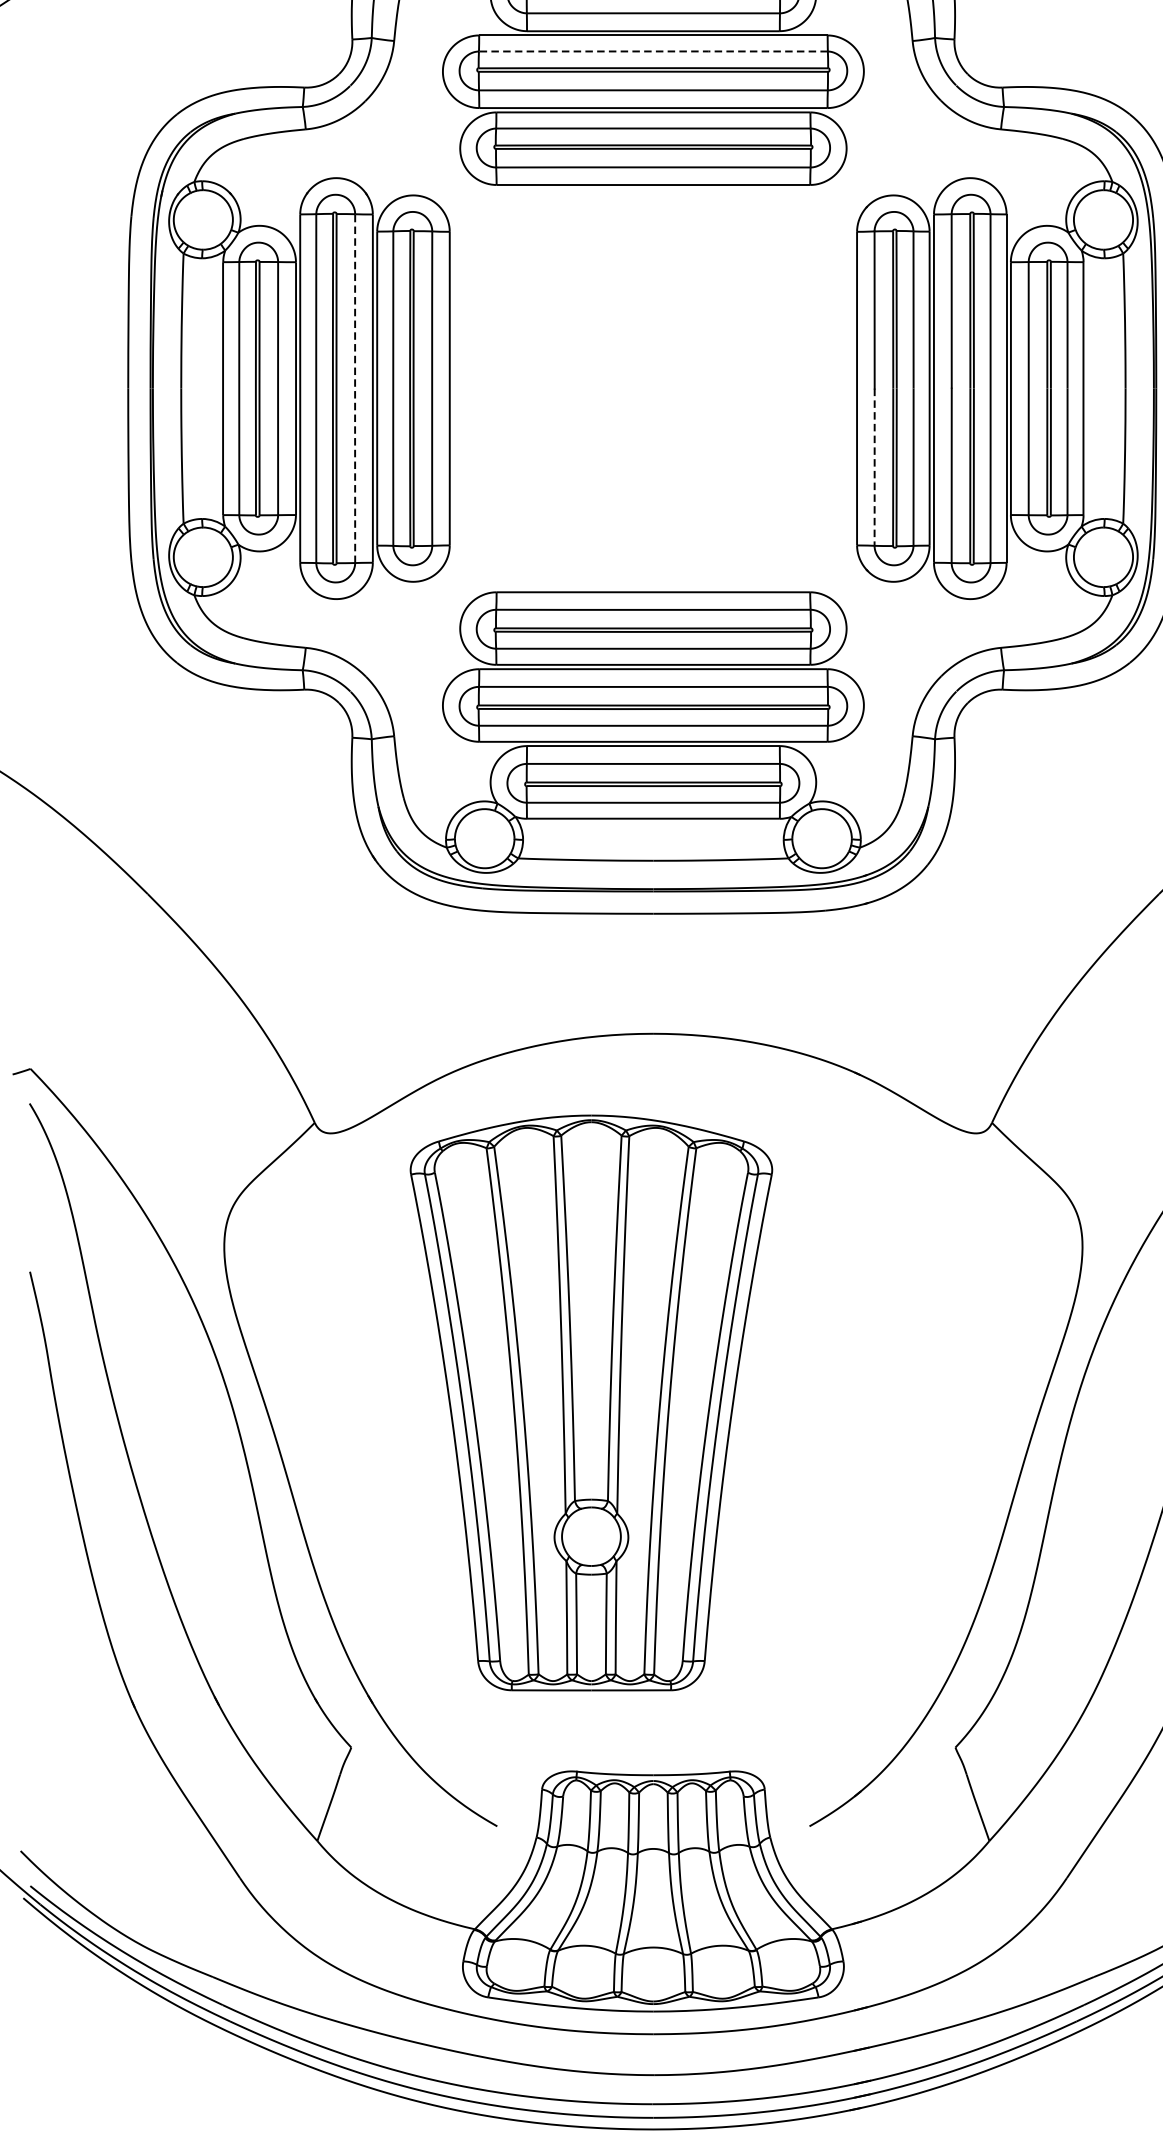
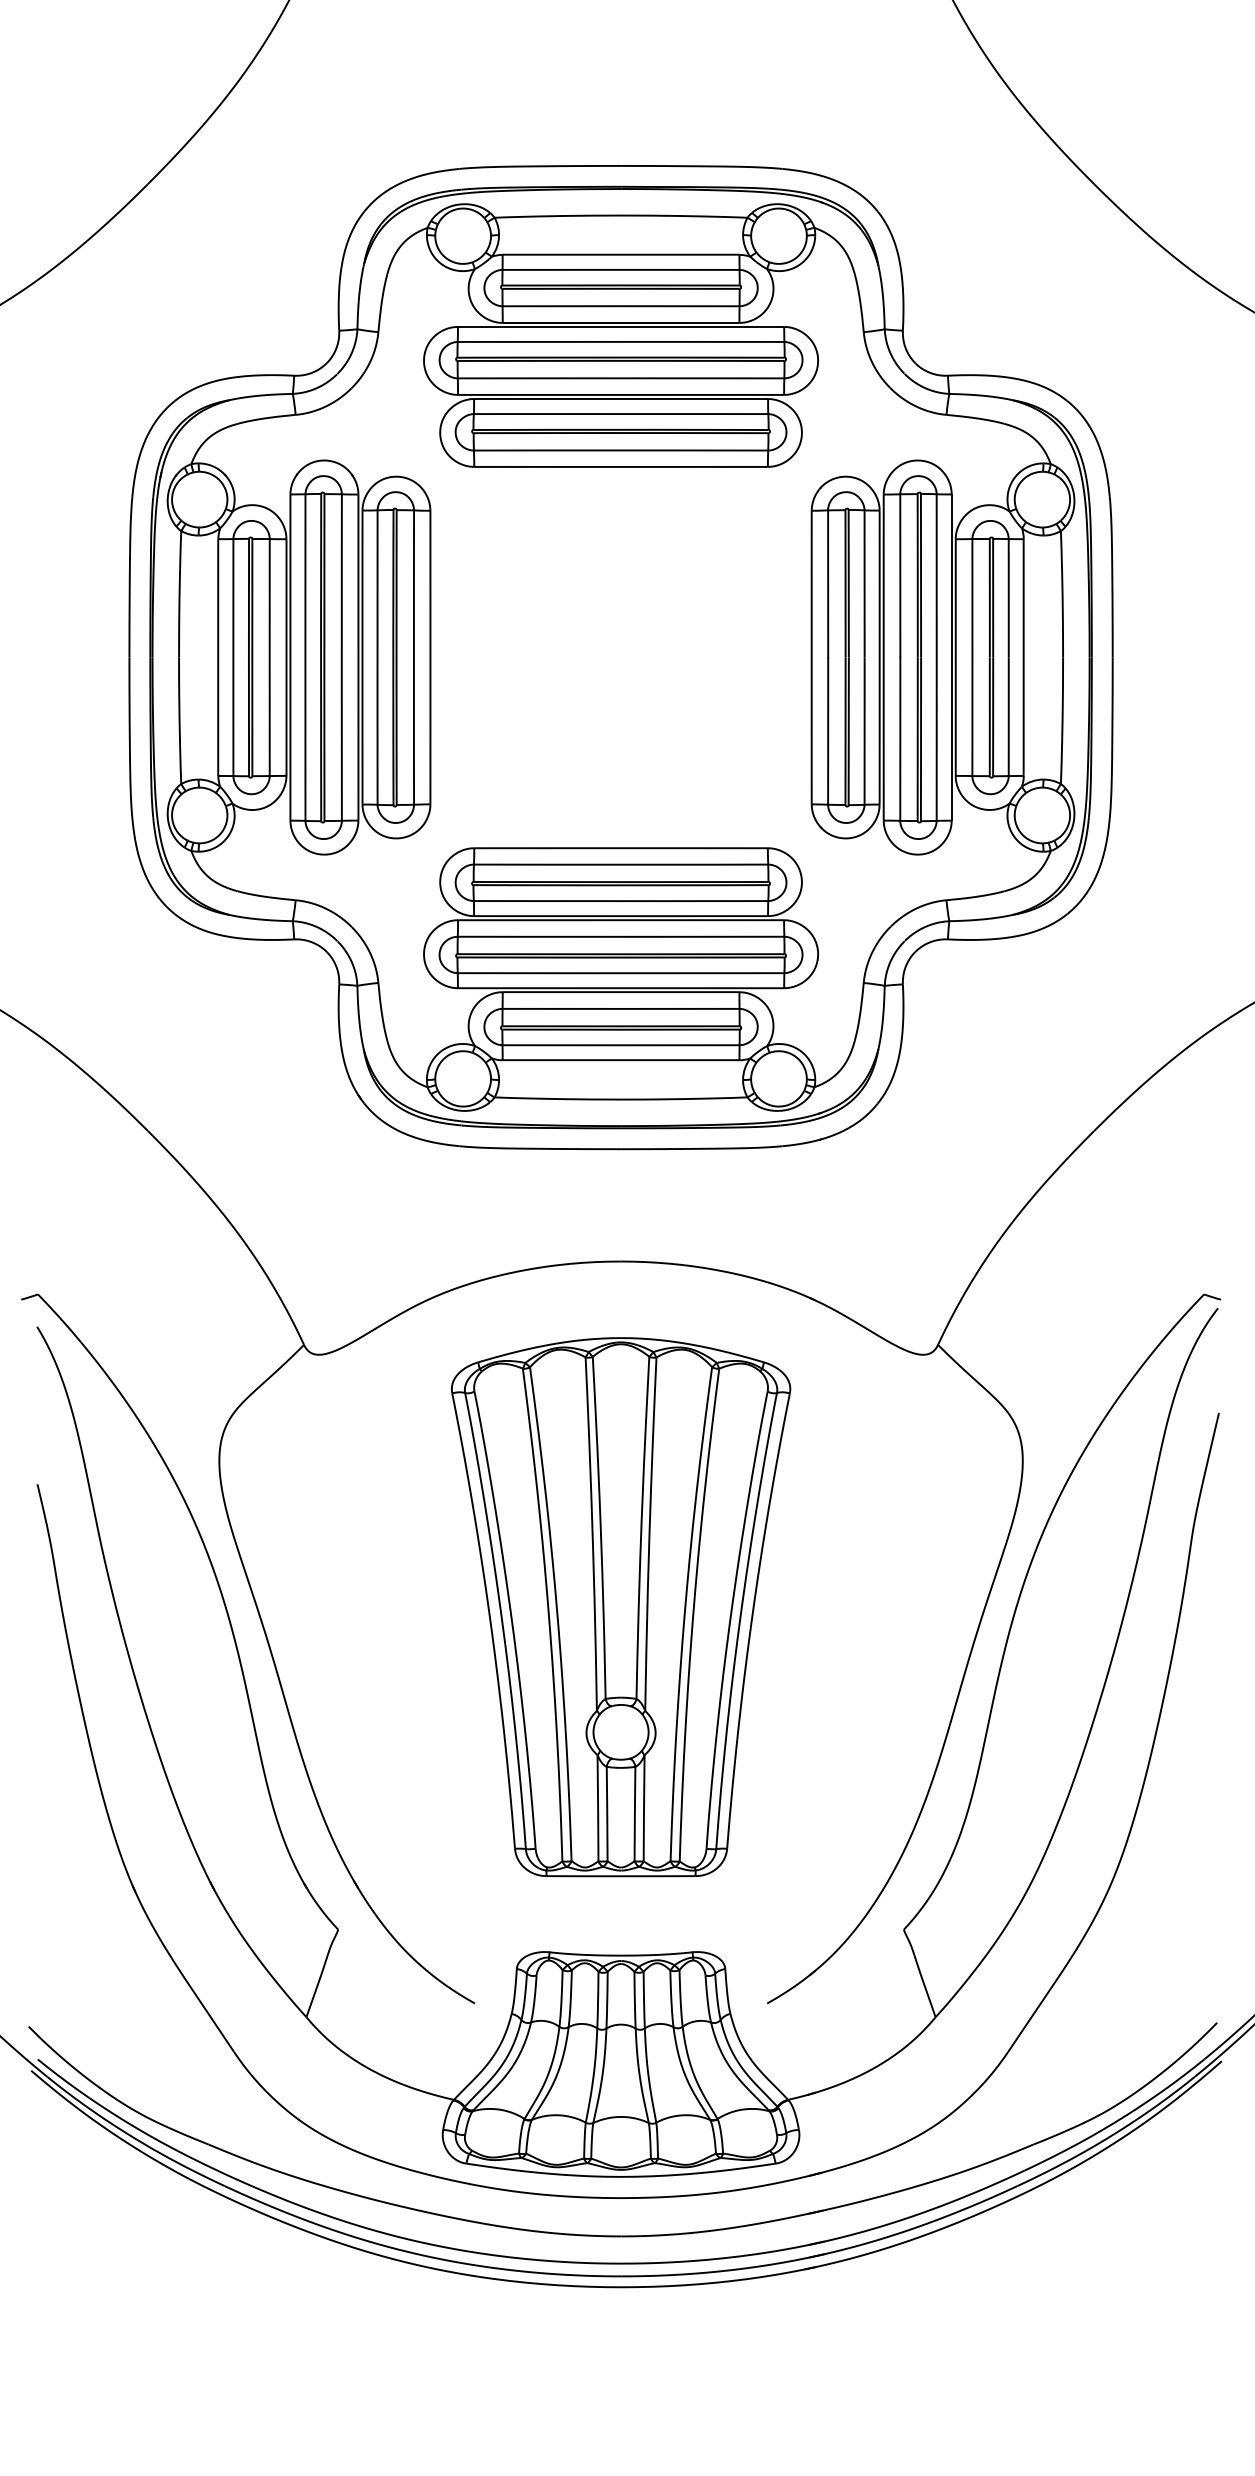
line: (652, 51) -> (620, 341), dashed -> solid
line: (354, 388) -> (341, 657), dashed -> solid
line: (874, 468) -> (828, 732), dashed -> solid
part: (591, 1403) -> (621, 1607), moved

